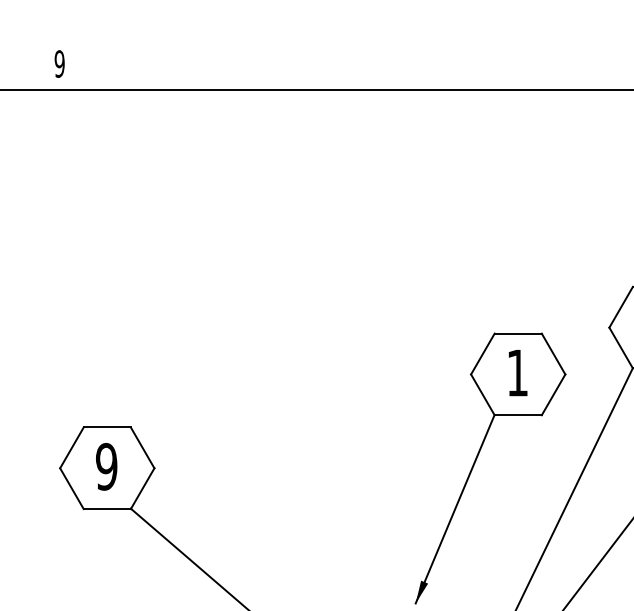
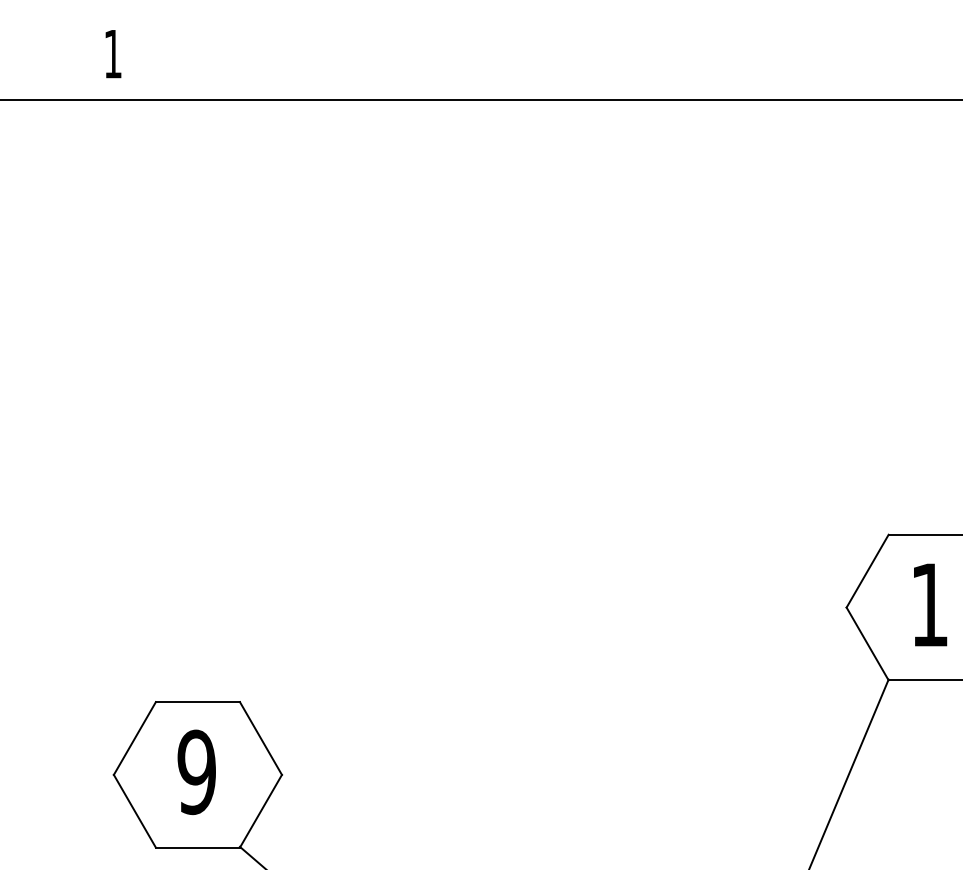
text: (59, 63) -> (112, 53), 9 -> 1

